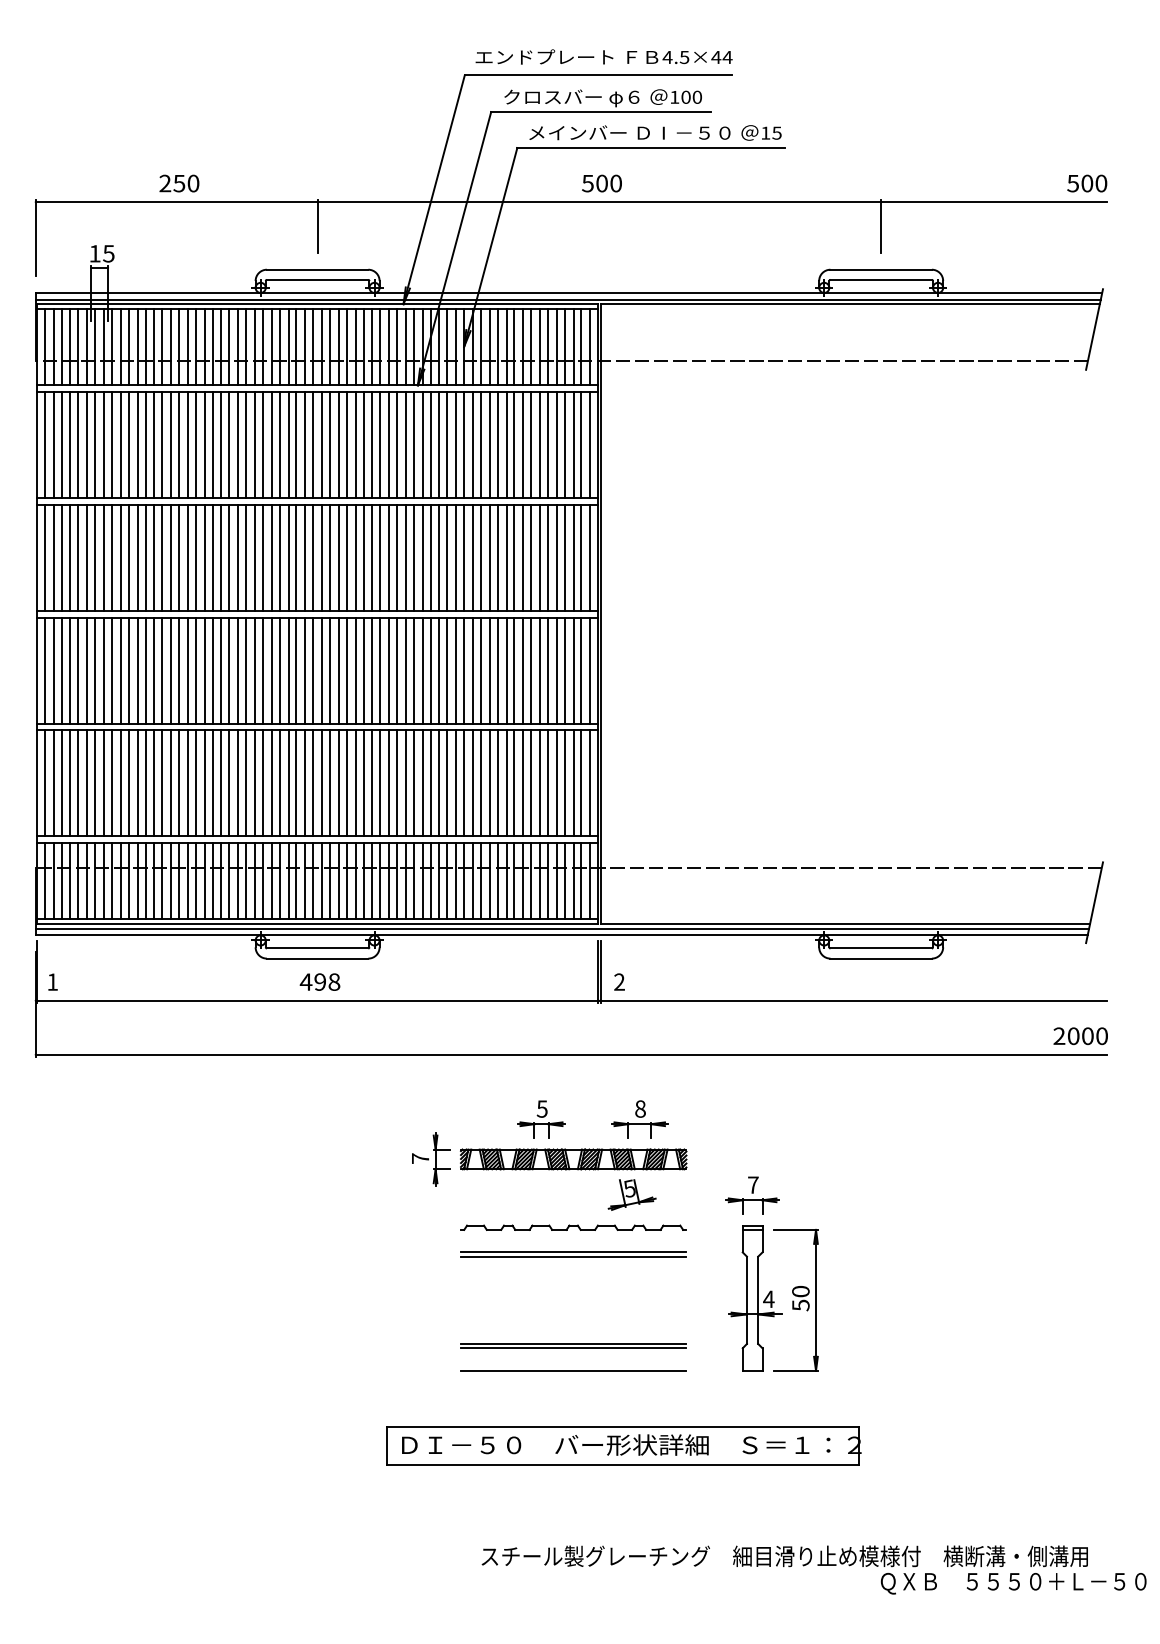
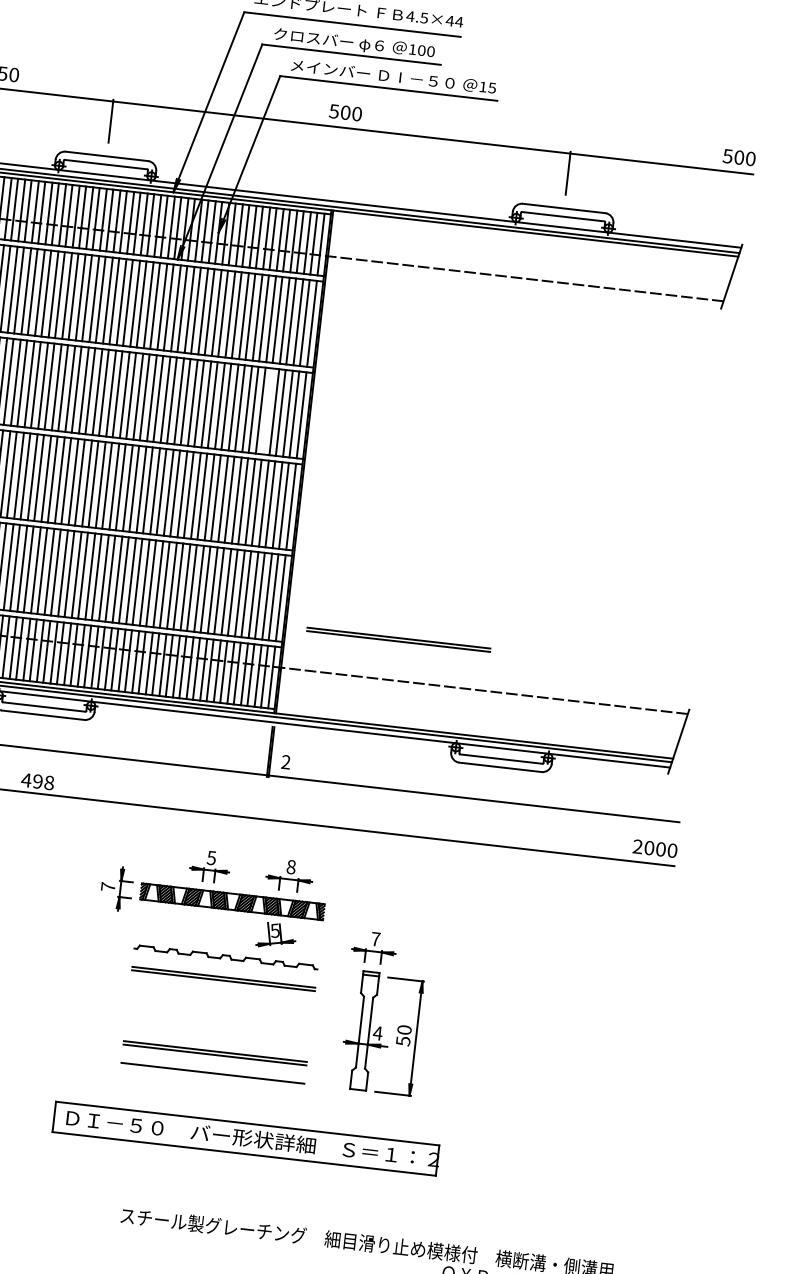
line: (547, 557) -> (266, 411), removed
part: (739, 817) -> (398, 639), added
text: (319, 981) -> (37, 781), moved

